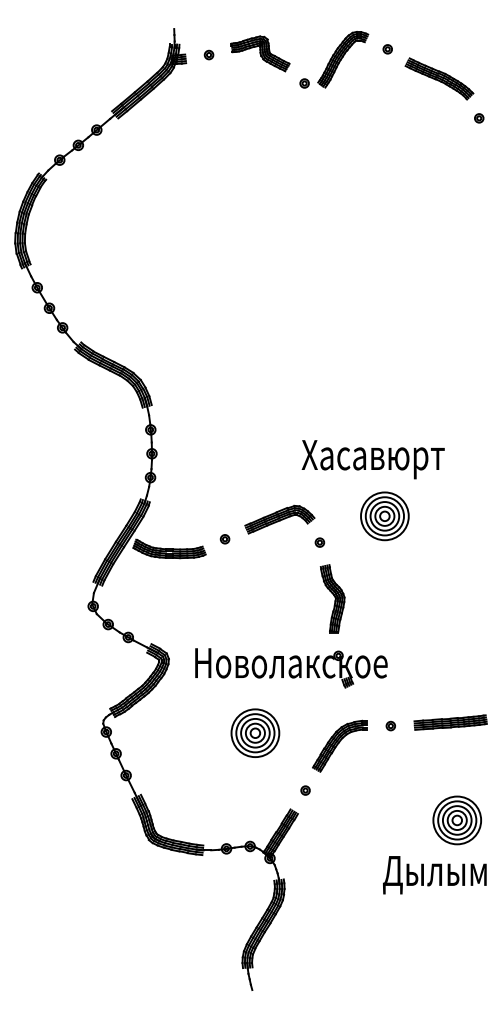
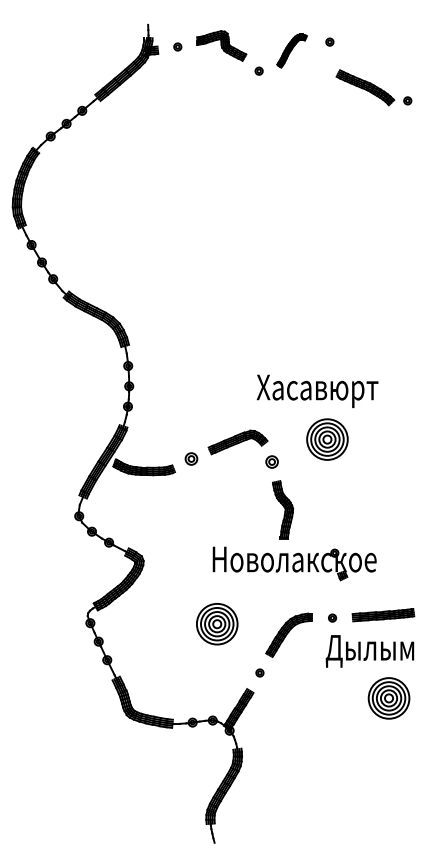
part: (343, 59) -> (292, 50), size x0.7
part: (439, 78) -> (365, 87), moved
part: (224, 539) -> (190, 459), size x1.6
part: (319, 542) -> (271, 461), size x1.6
part: (291, 668) -> (294, 563), moved
text: (434, 875) -> (369, 651), moved

